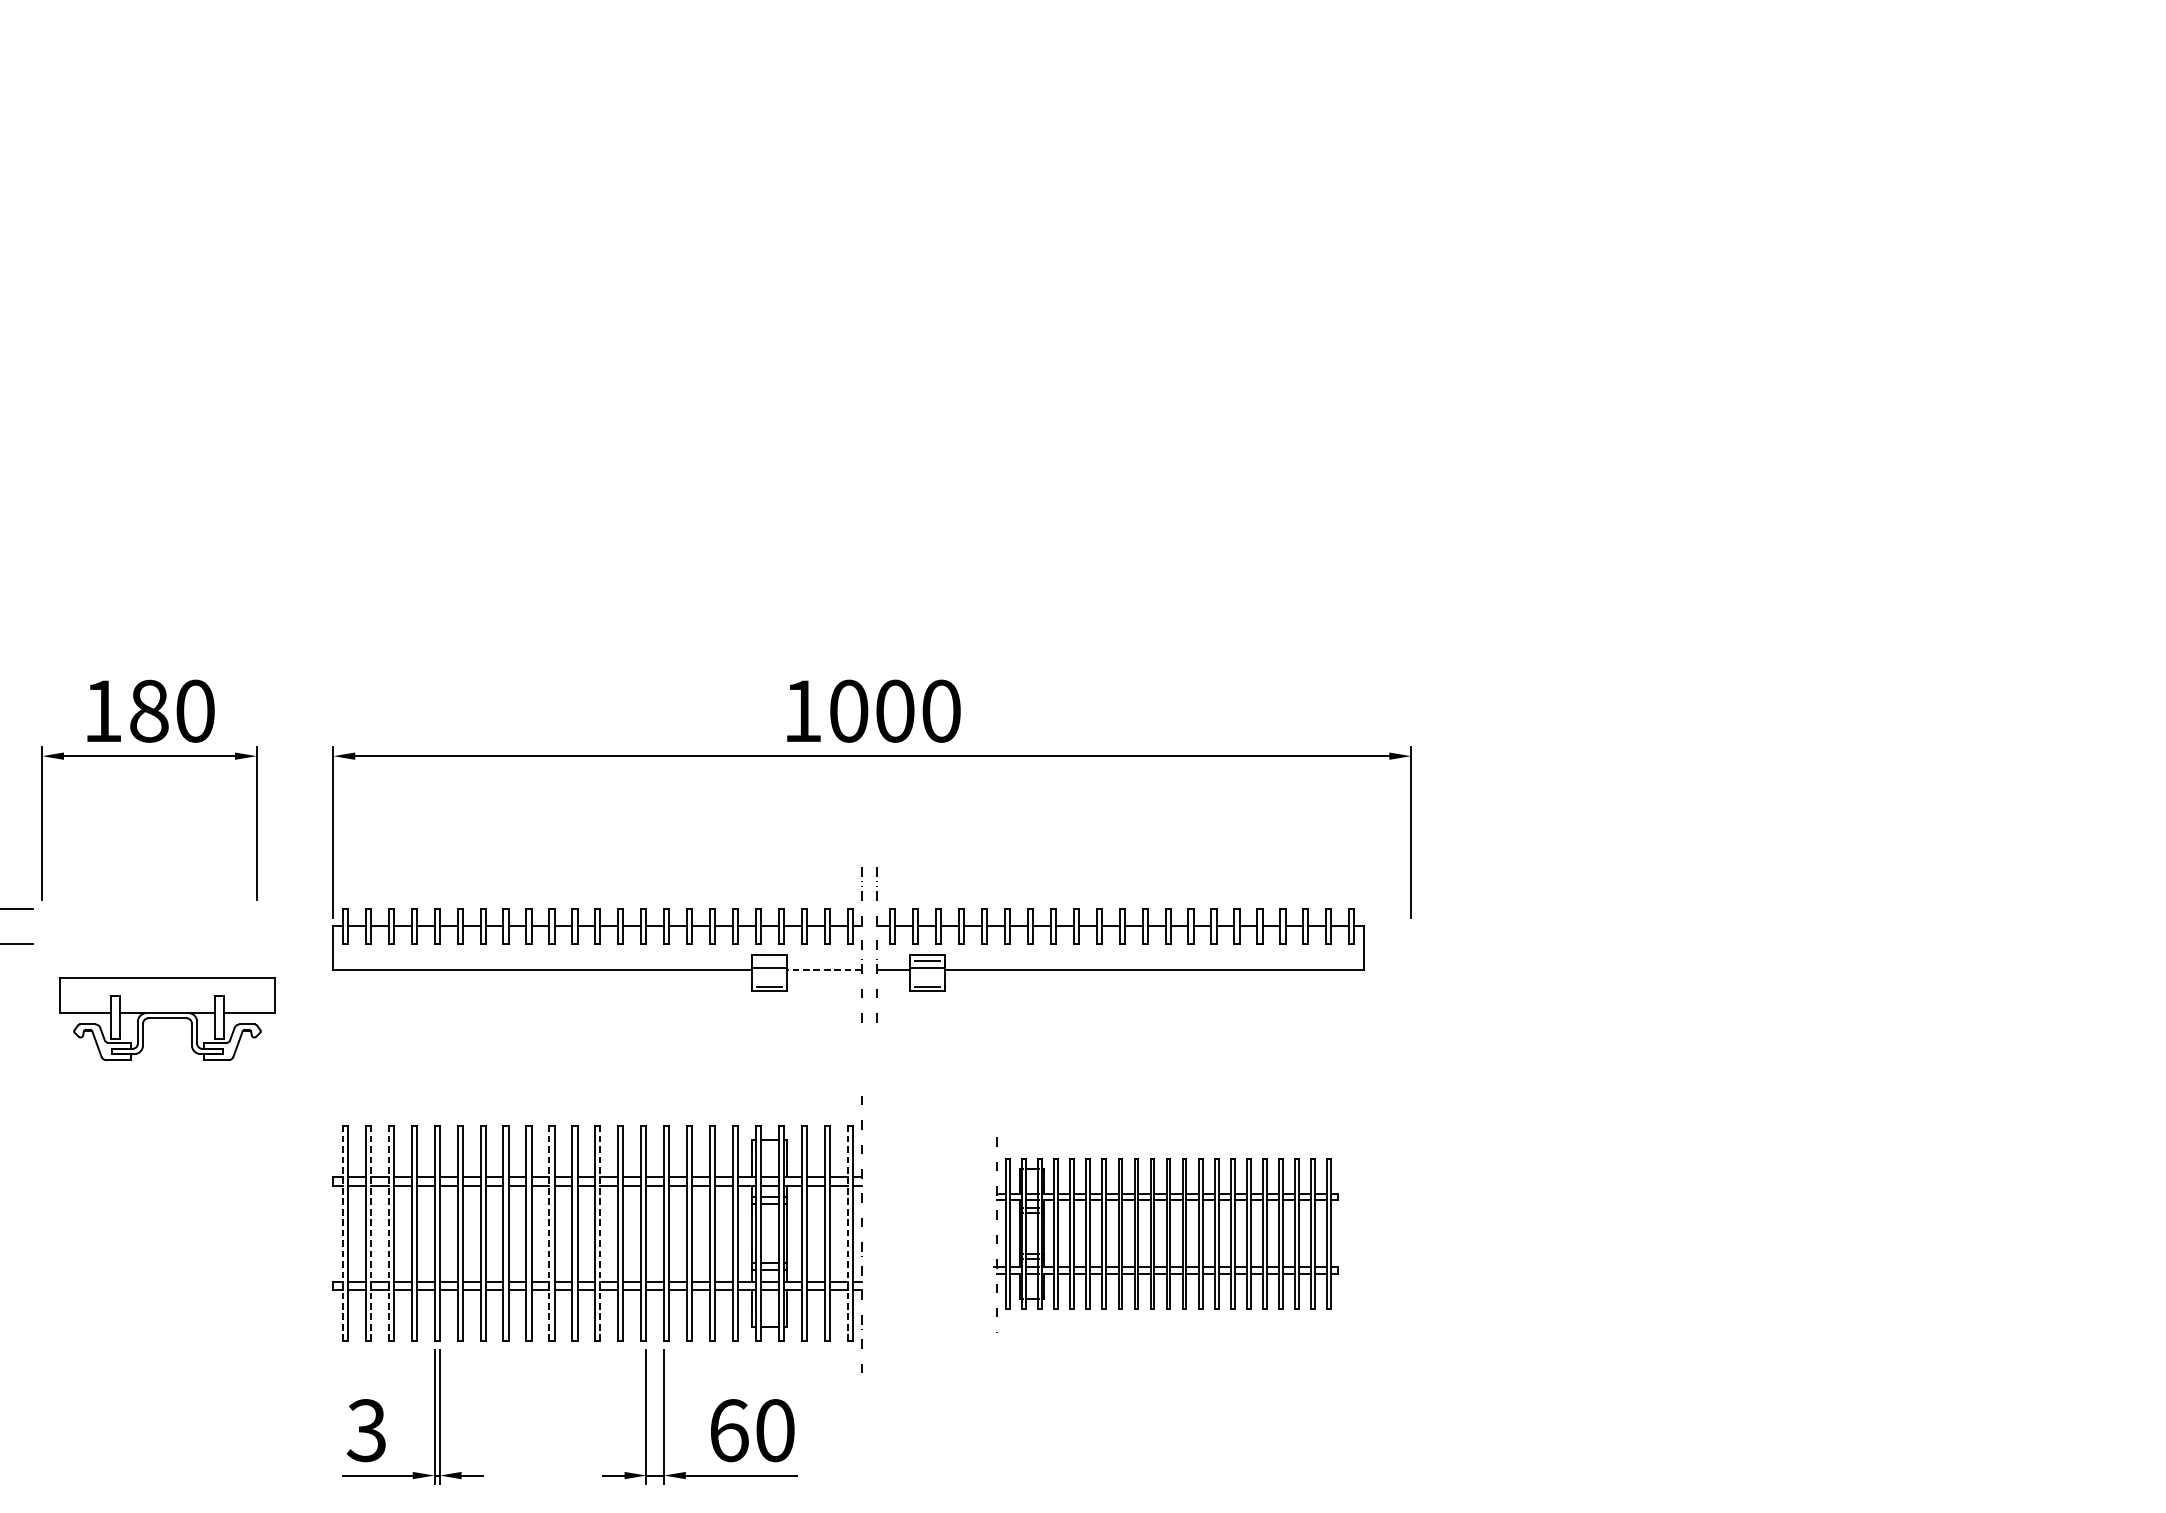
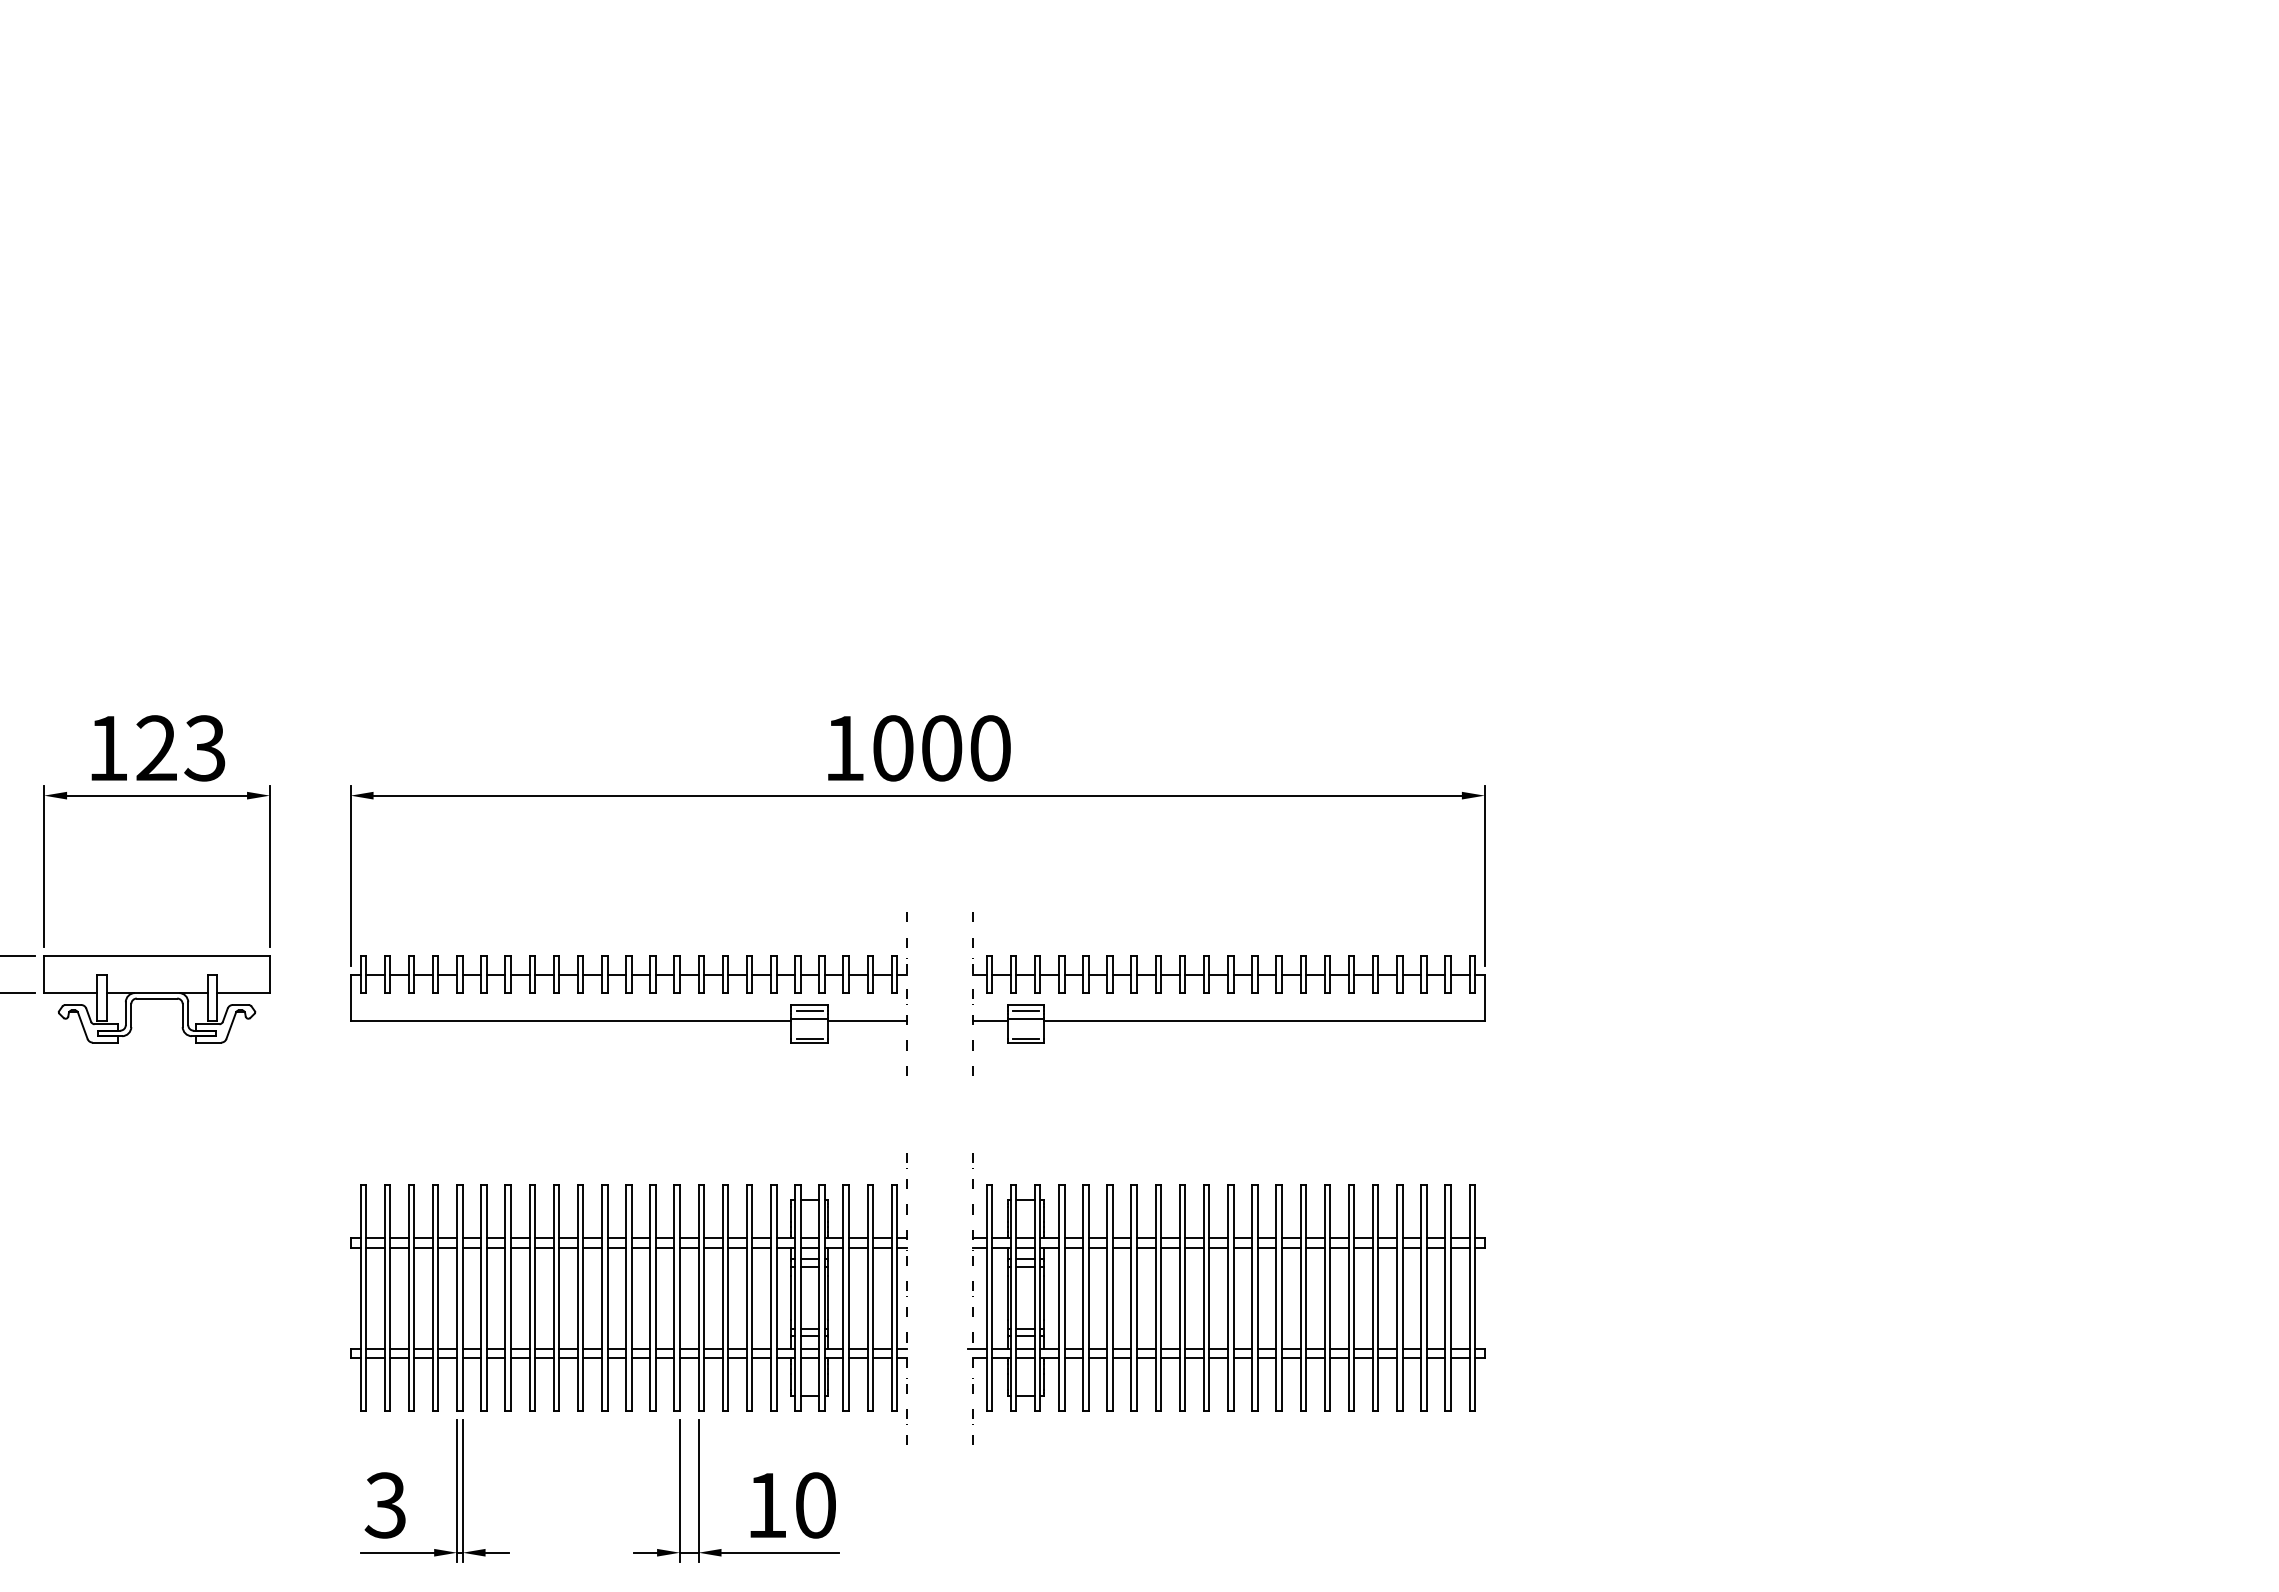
text: (171, 711) -> (180, 748), 180 -> 123
part: (1120, 944) -> (1228, 993), moved
line: (769, 961) -> (809, 1011), added
line: (823, 969) -> (866, 1020), dashed -> solid
part: (167, 1019) -> (156, 999), moved
line: (342, 1233) -> (360, 1298), dashed -> solid
line: (371, 1233) -> (390, 1298), dashed -> solid
line: (388, 1233) -> (408, 1298), dashed -> solid
line: (548, 1233) -> (577, 1298), dashed -> solid
line: (600, 1233) -> (631, 1298), dashed -> solid
line: (847, 1233) -> (891, 1298), dashed -> solid
part: (1165, 1233) -> (1226, 1298), size x1.43
text: (729, 1430) -> (767, 1505), 60 -> 10

